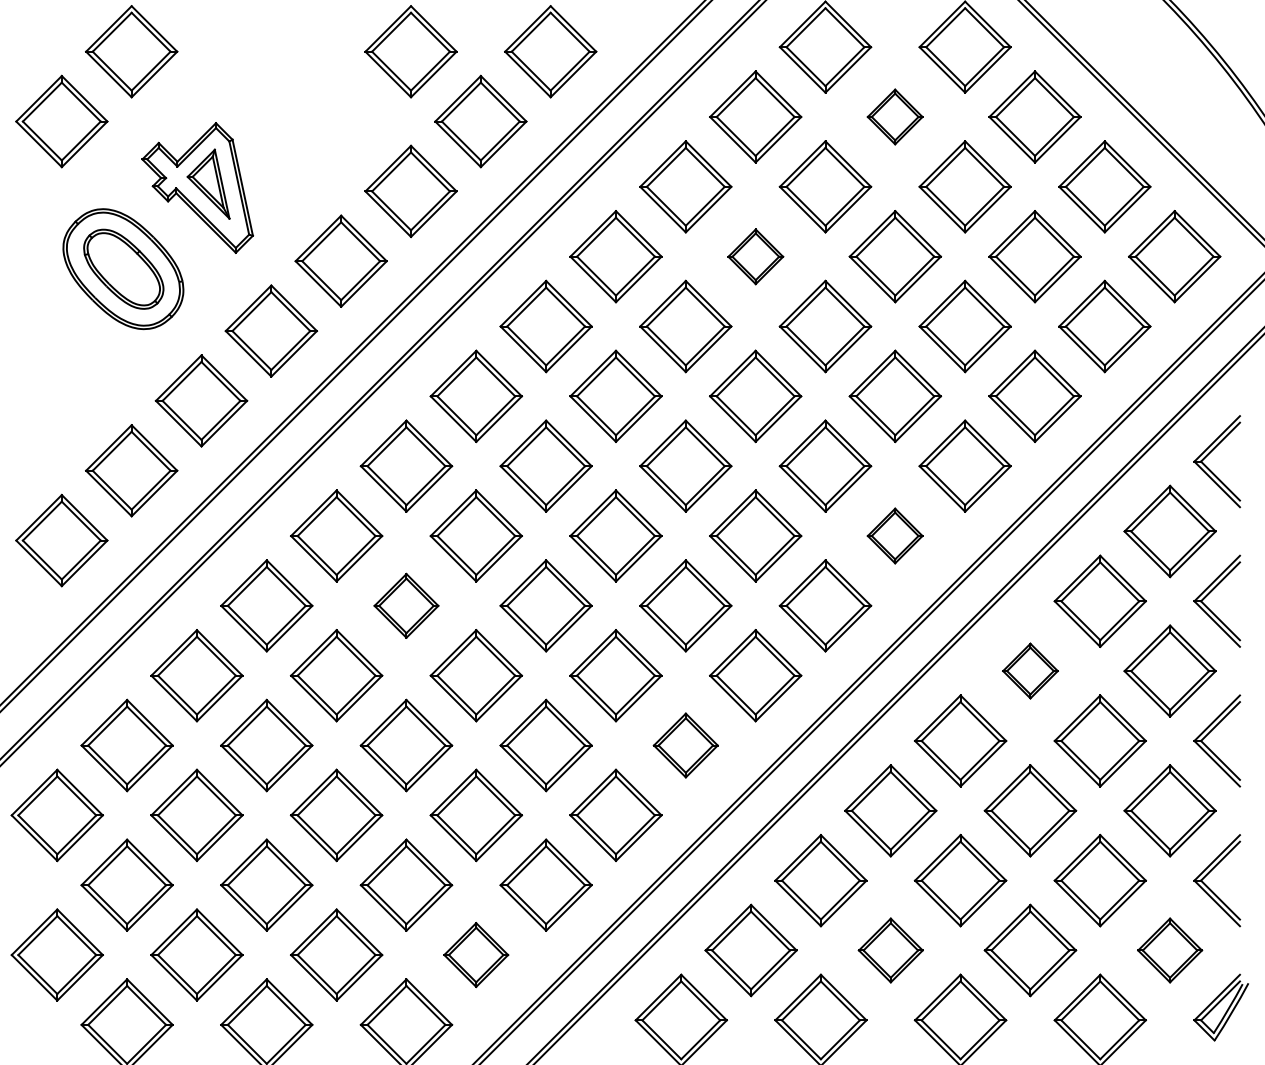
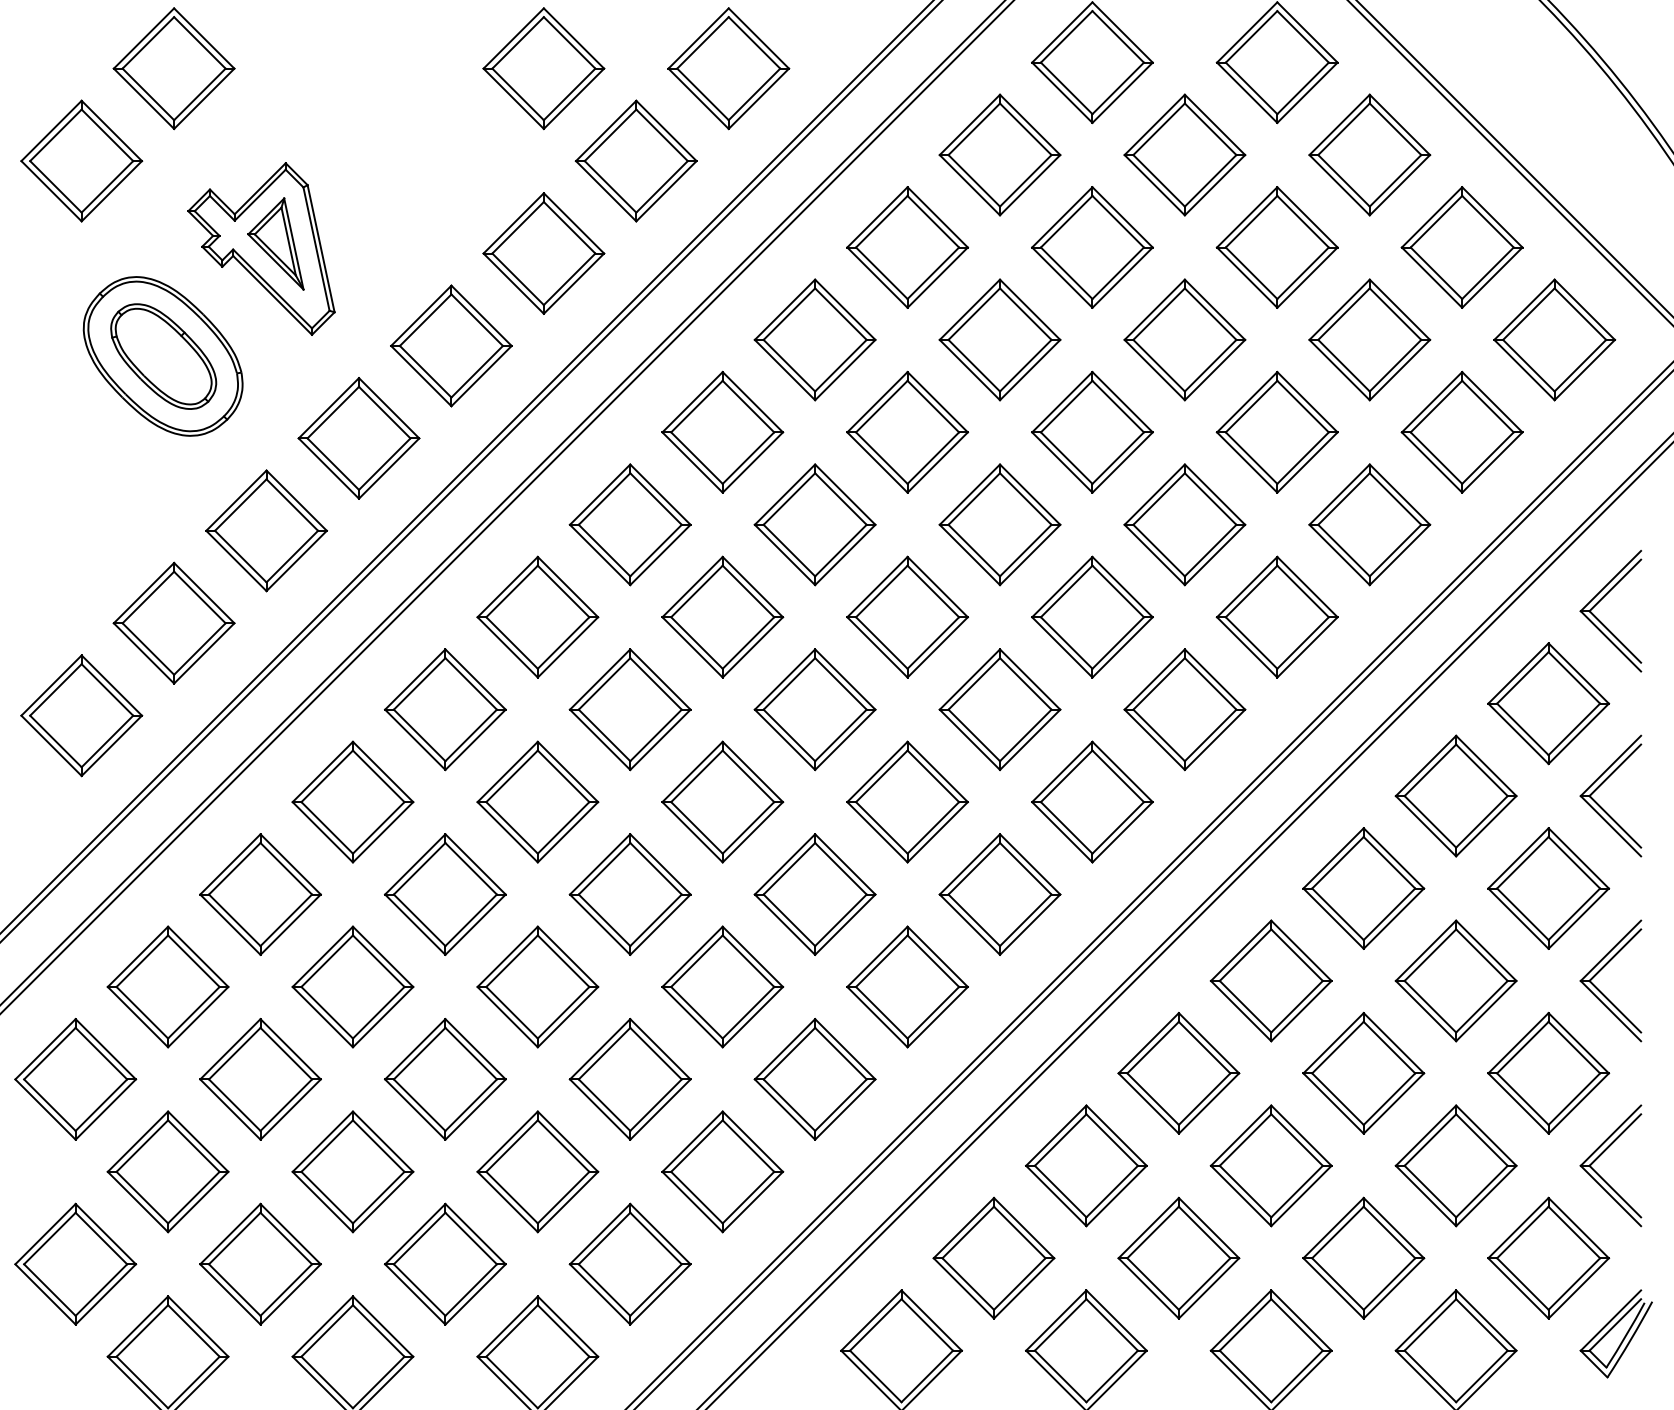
part: (894, 116) -> (1183, 154), size x1.67
part: (755, 256) -> (999, 339), size x1.67
part: (894, 535) -> (1183, 708), size x1.67
part: (406, 605) -> (537, 801), size x1.43
part: (1030, 670) -> (1363, 887), size x1.67
part: (685, 745) -> (907, 986), size x1.43
part: (890, 950) -> (1178, 1258), size x1.43
part: (1169, 950) -> (1547, 1258), size x1.43
part: (475, 954) -> (629, 1263), size x1.43

